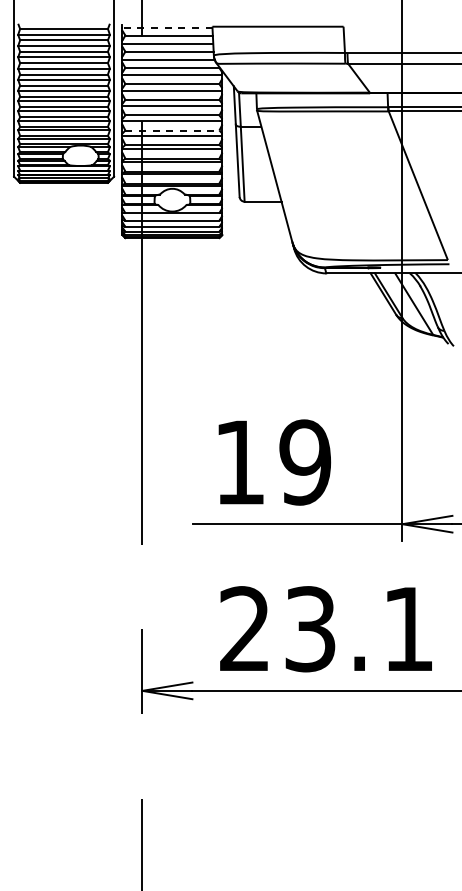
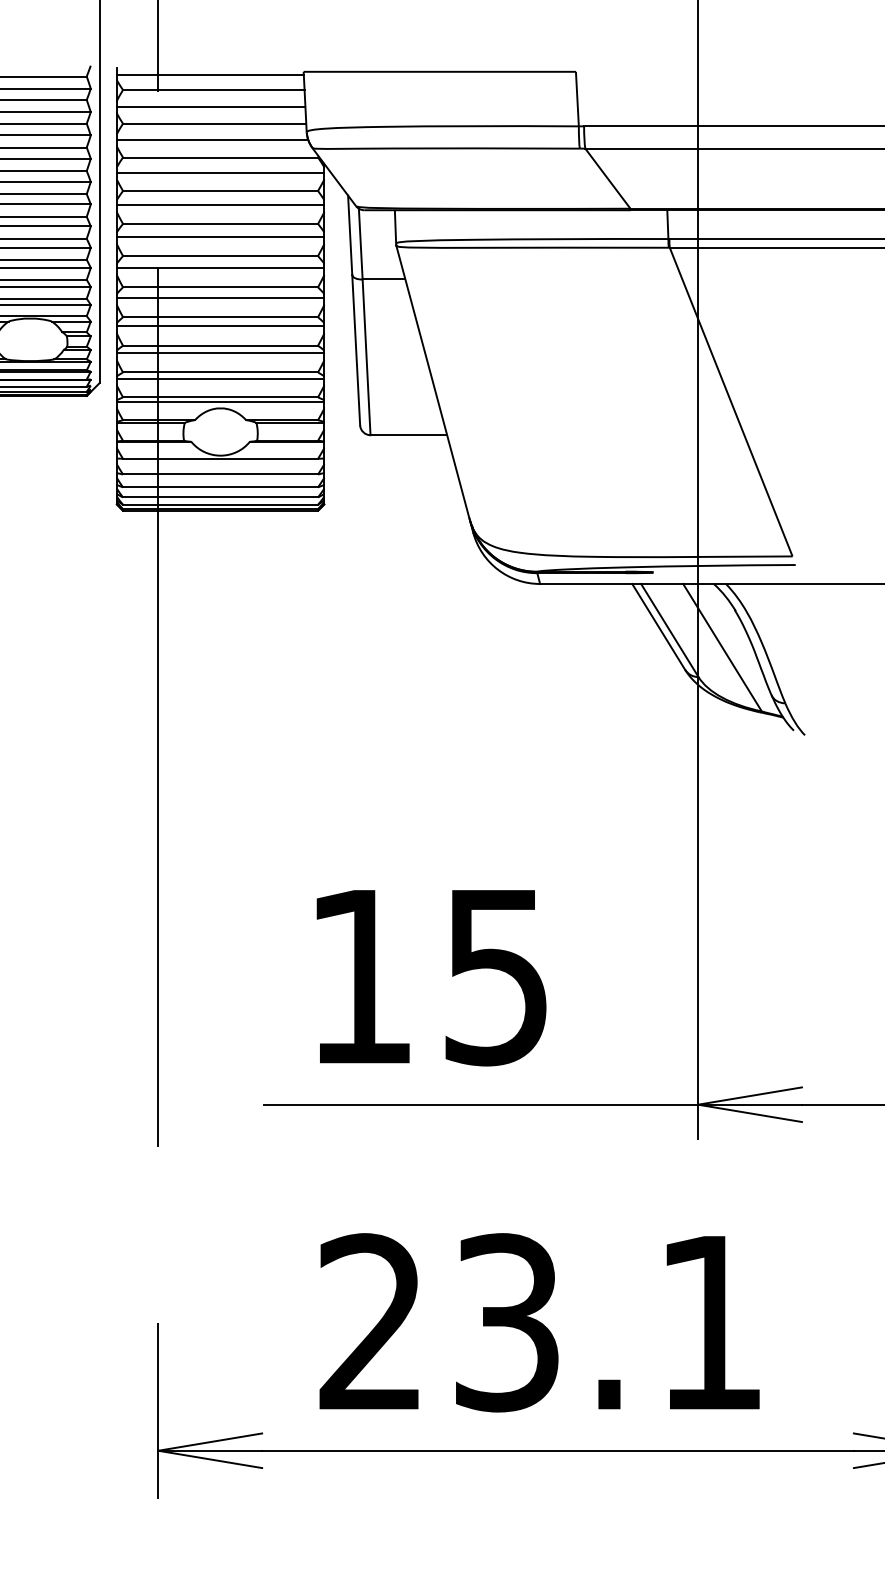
line: (166, 28) -> (208, 75), dashed -> solid
line: (172, 130) -> (220, 287), dashed -> solid
text: (305, 462) -> (496, 976), 19 -> 15

